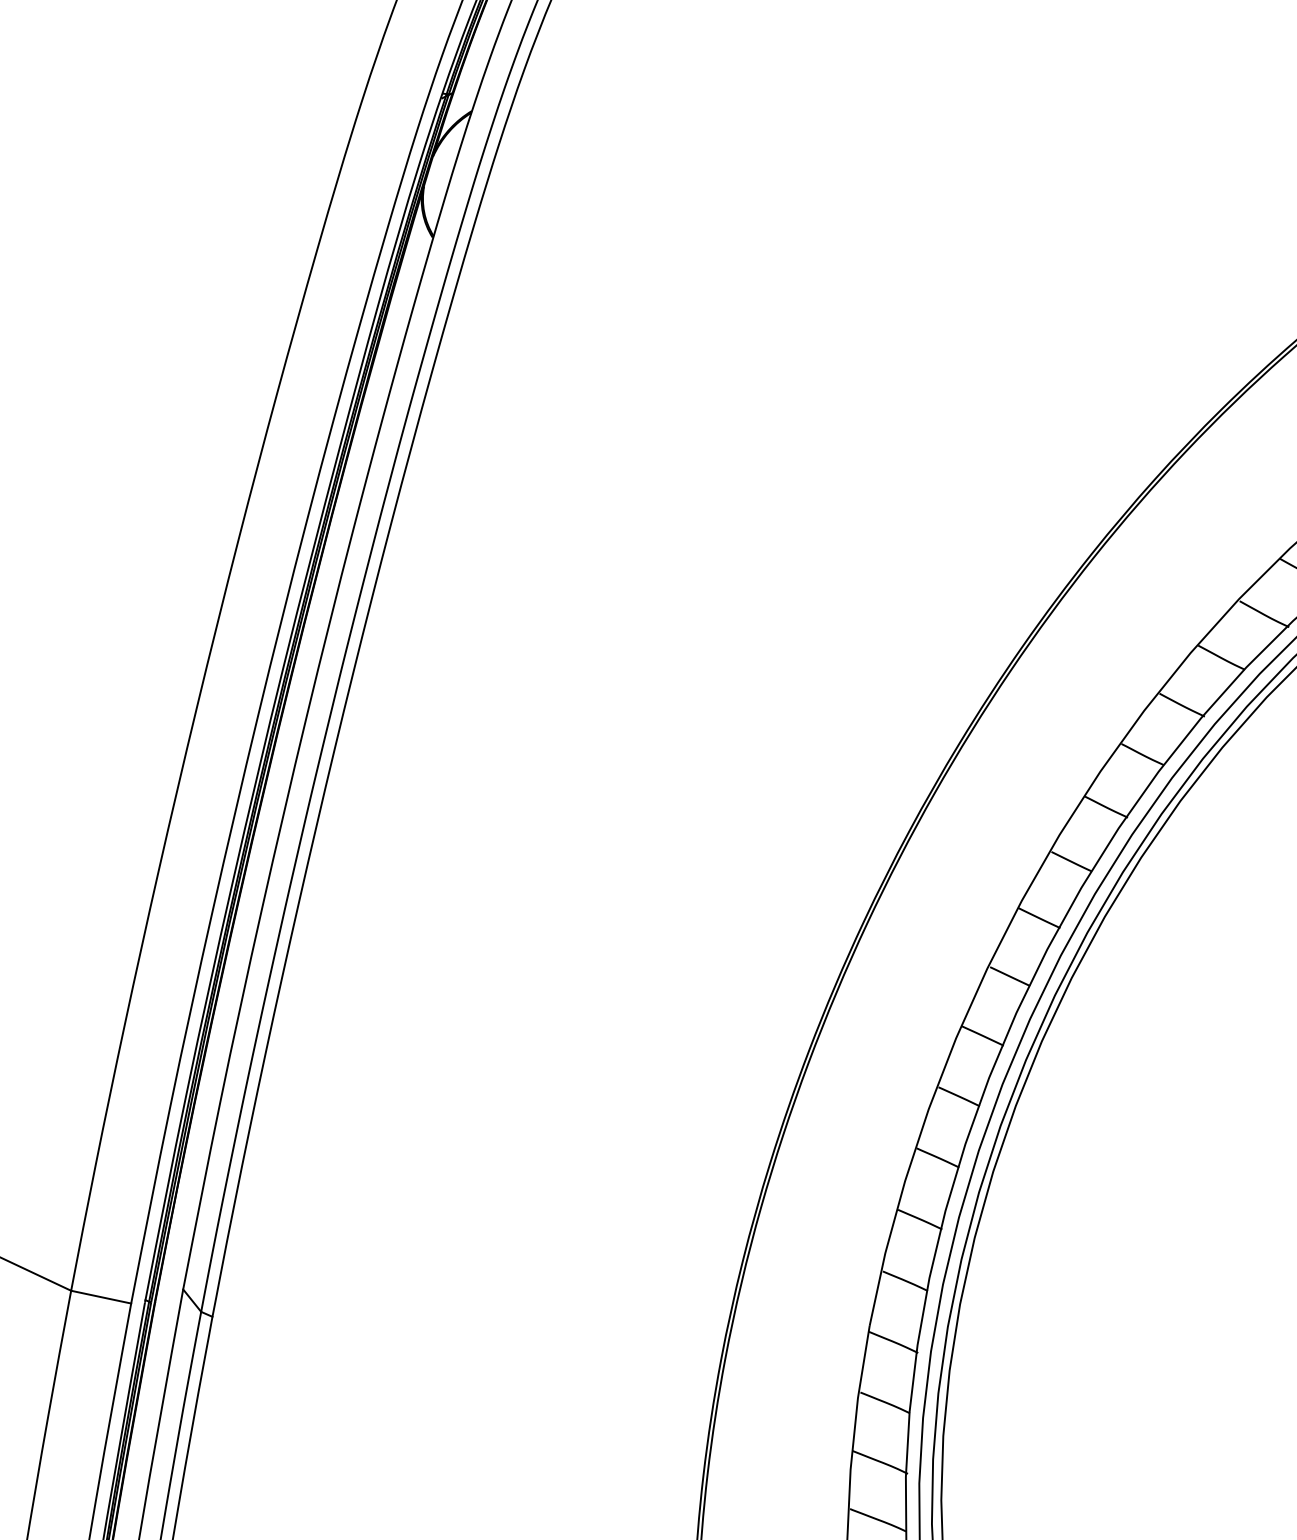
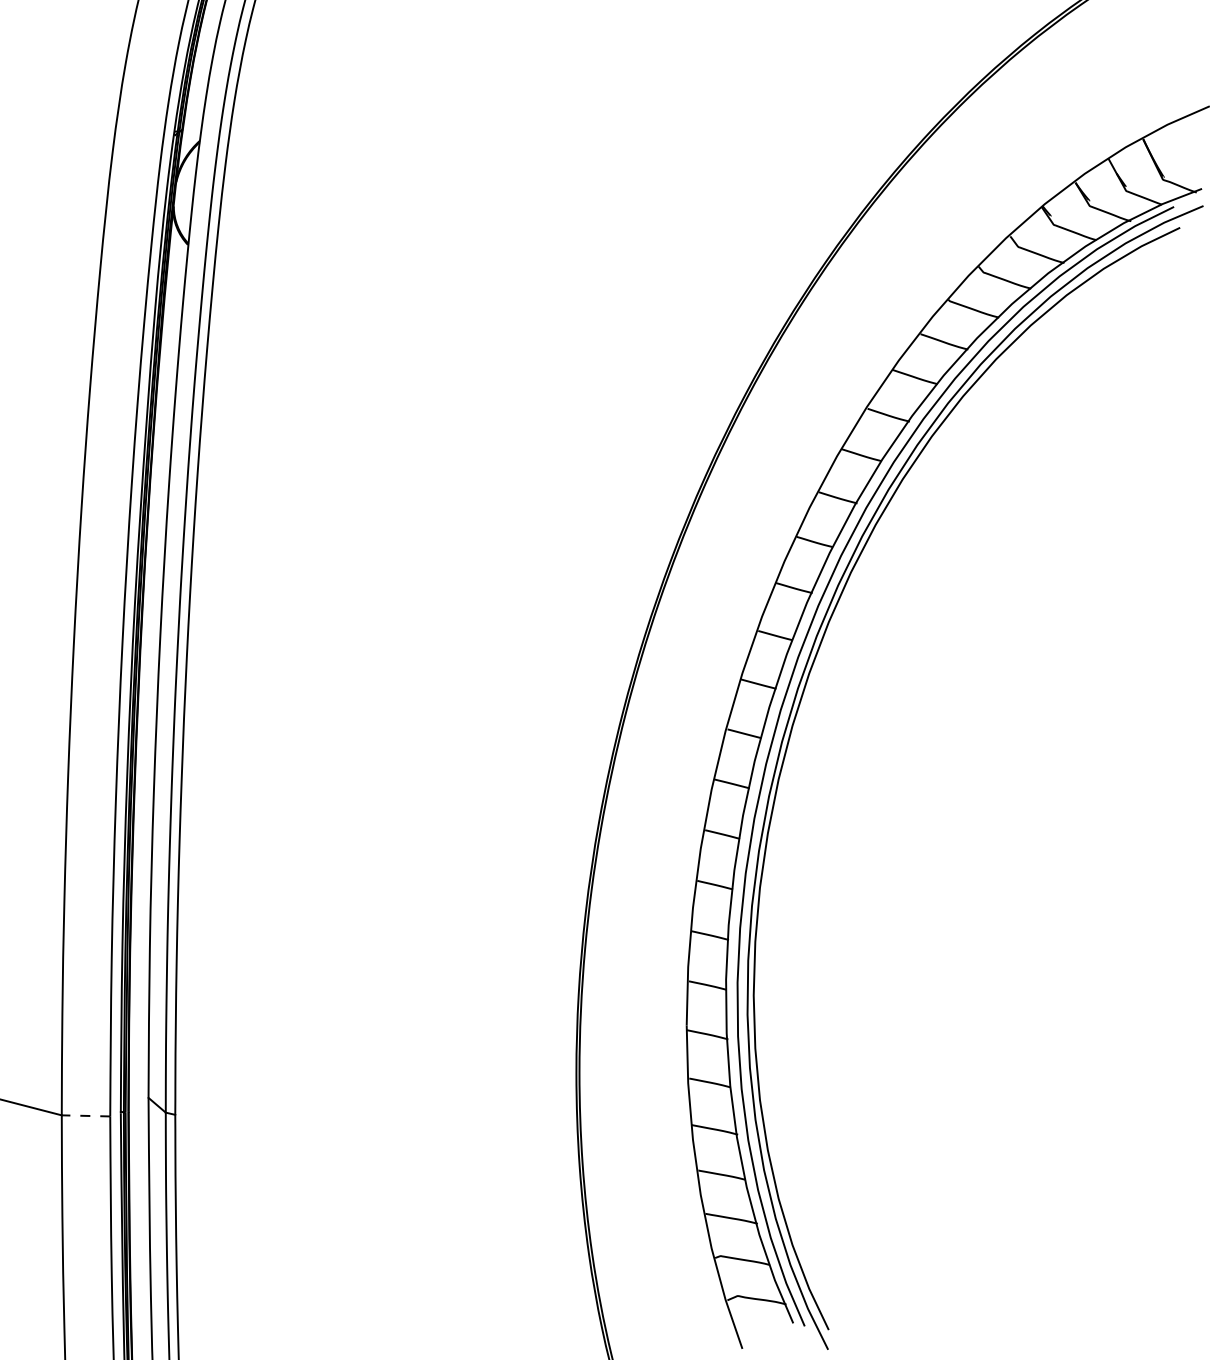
line: (100, 1296) -> (85, 1115), solid -> dashed

